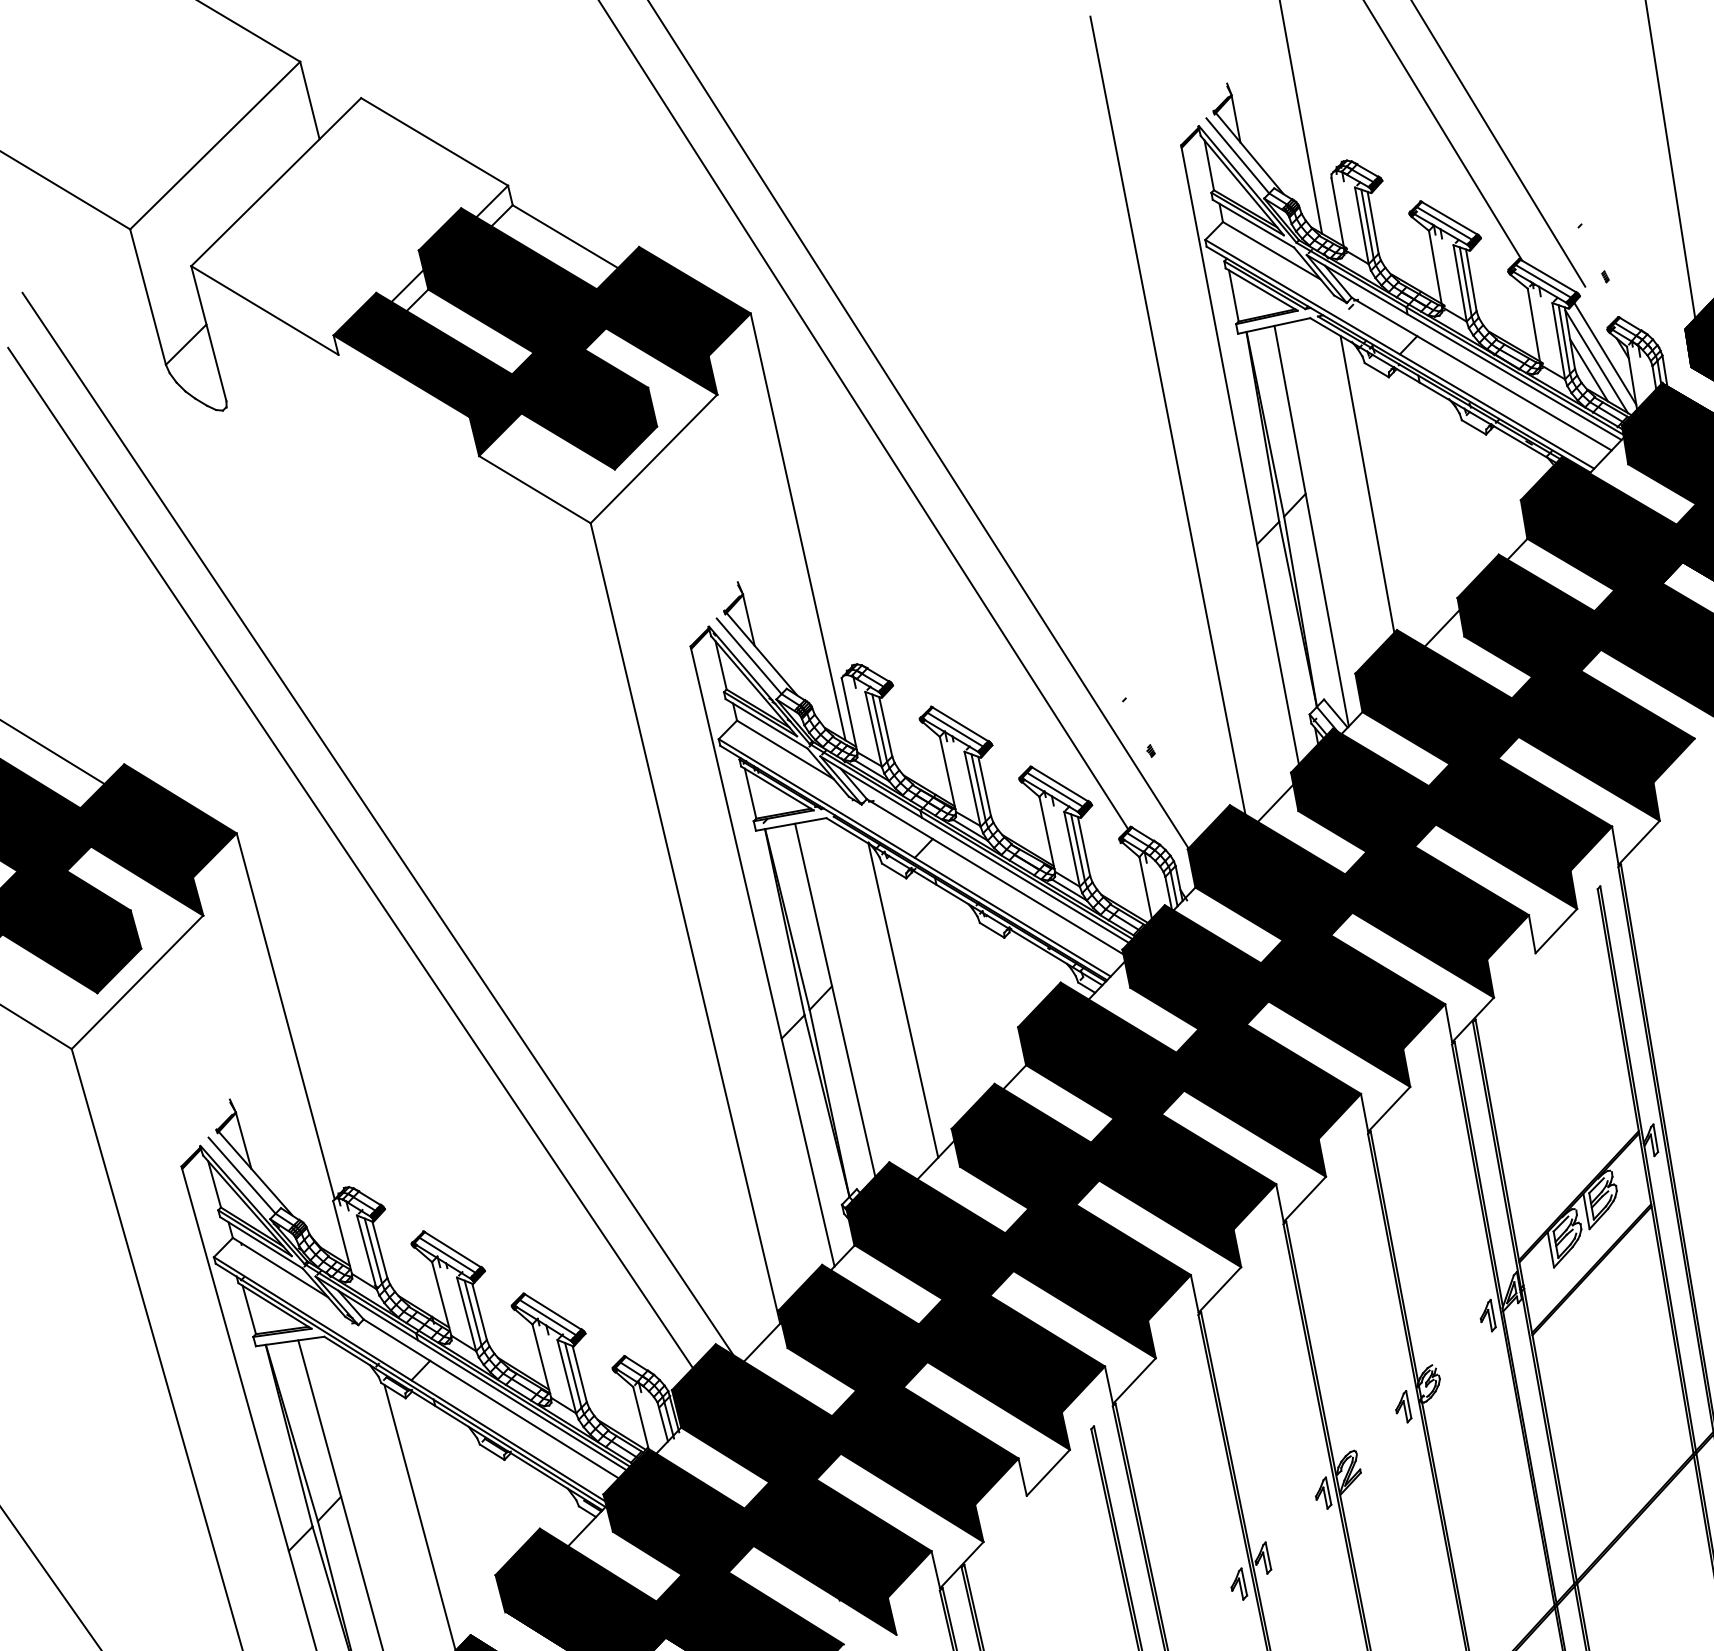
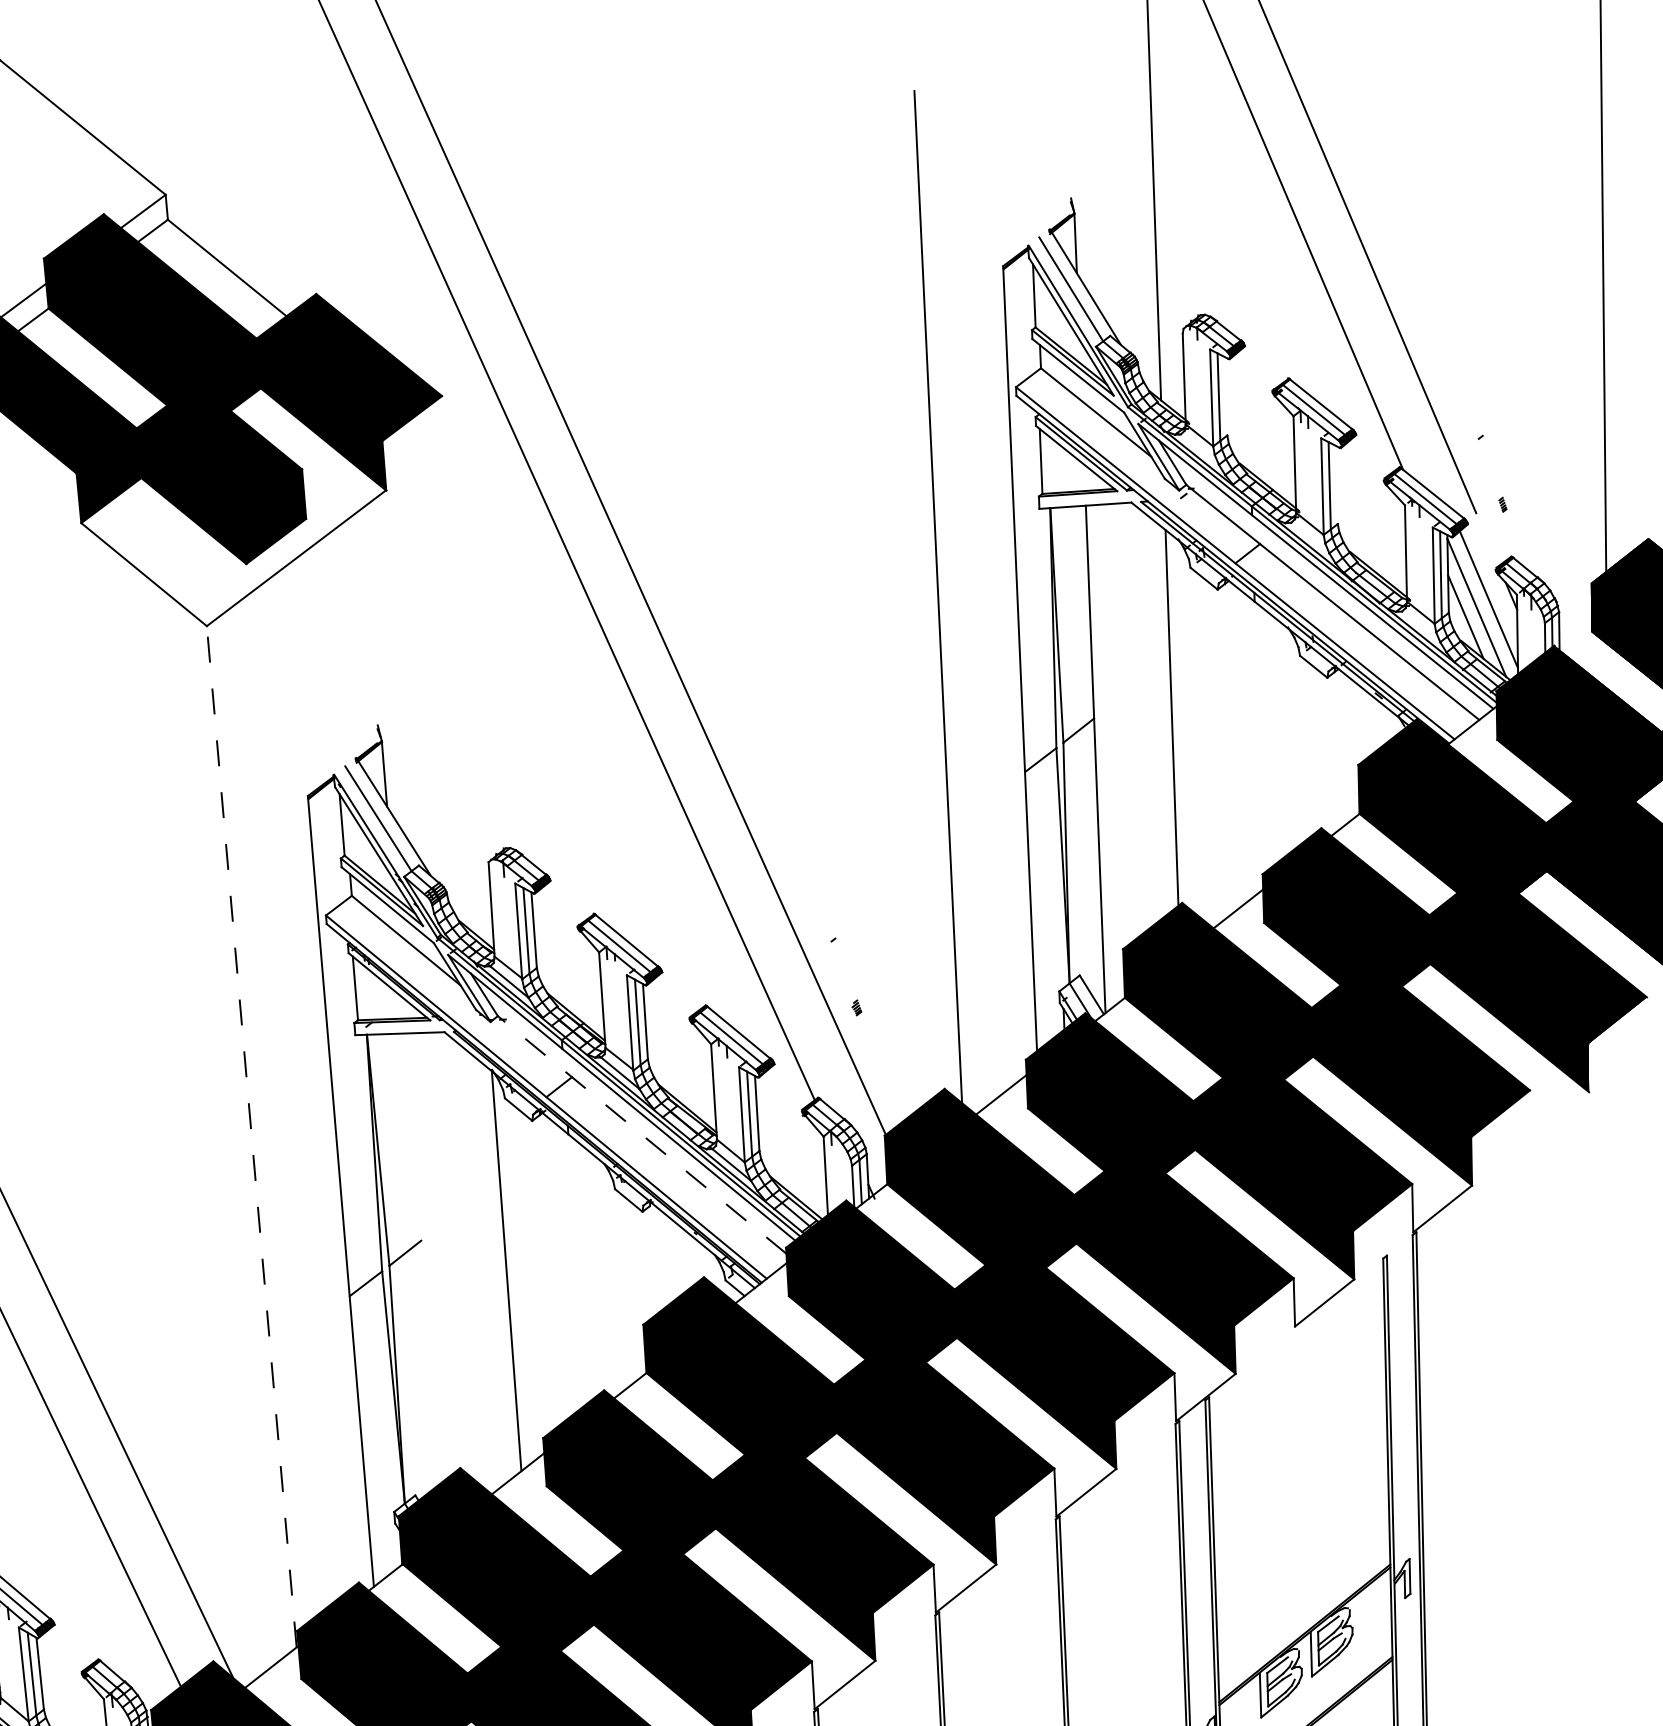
line: (1372, 222) -> (1225, 395), removed
line: (1471, 280) -> (1337, 485), removed
line: (797, 526) -> (461, 667), removed
line: (995, 876) -> (642, 1134), solid -> dashed
line: (685, 922) -> (251, 1135), solid -> dashed
line: (835, 999) -> (423, 1257), removed

